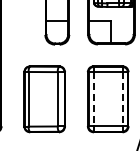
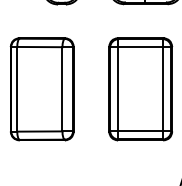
line: (93, 99) -> (117, 89), dashed -> solid
line: (122, 99) -> (162, 89), dashed -> solid

